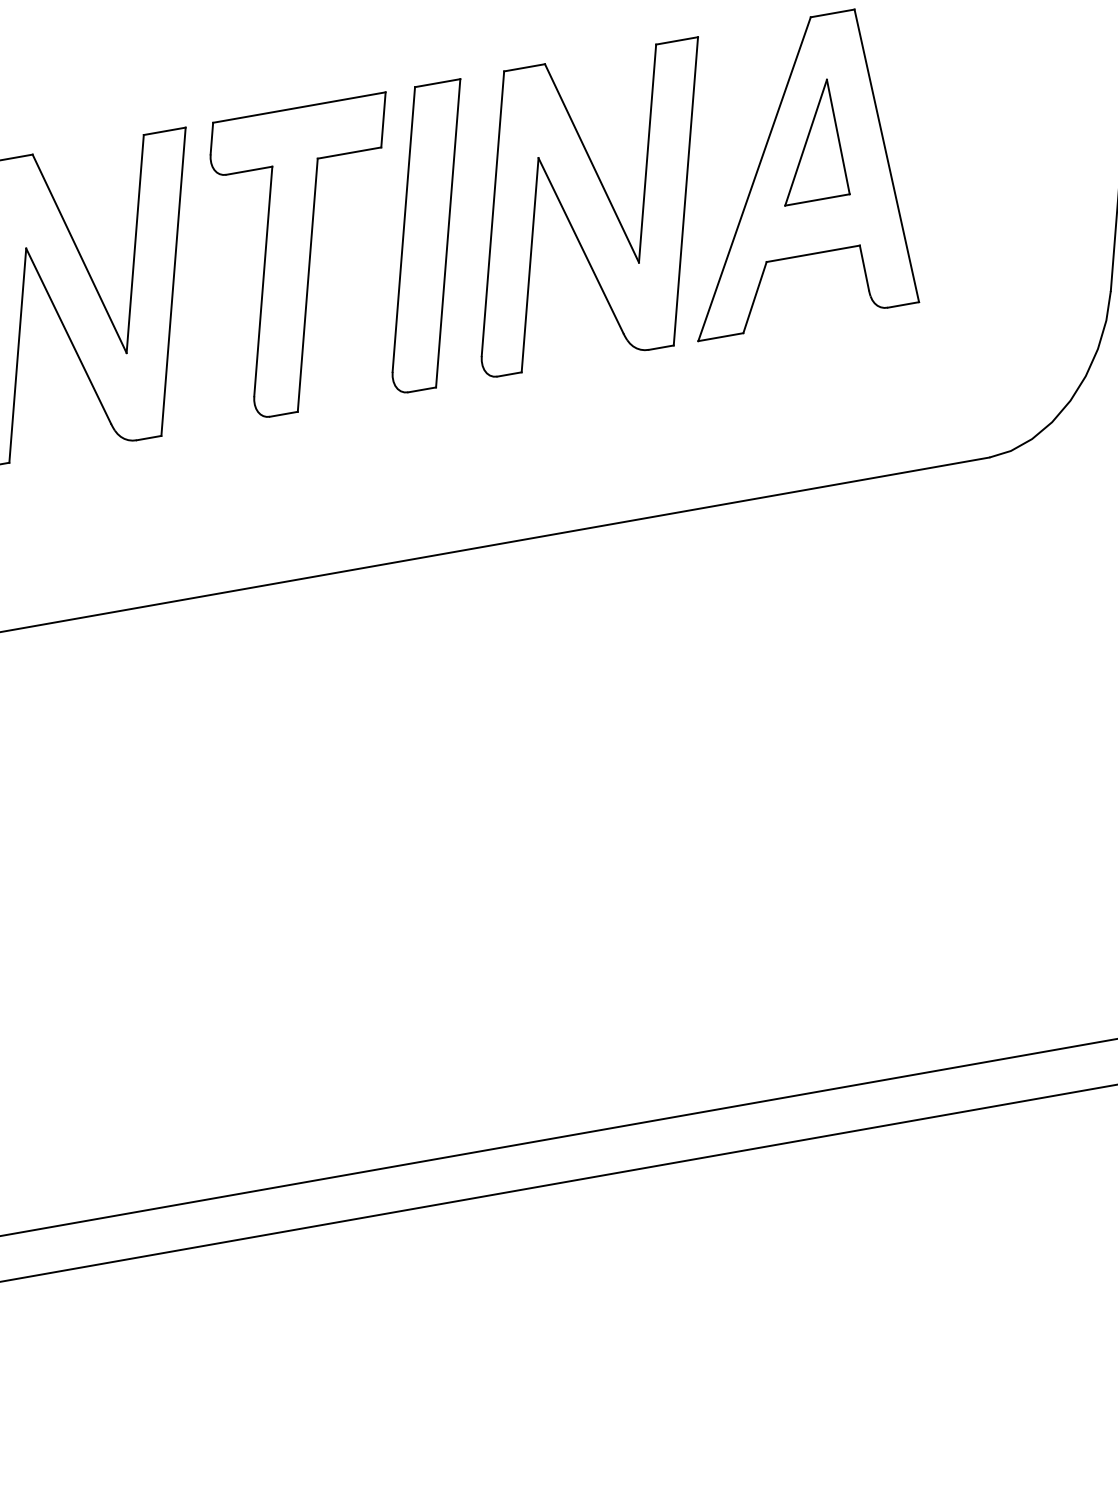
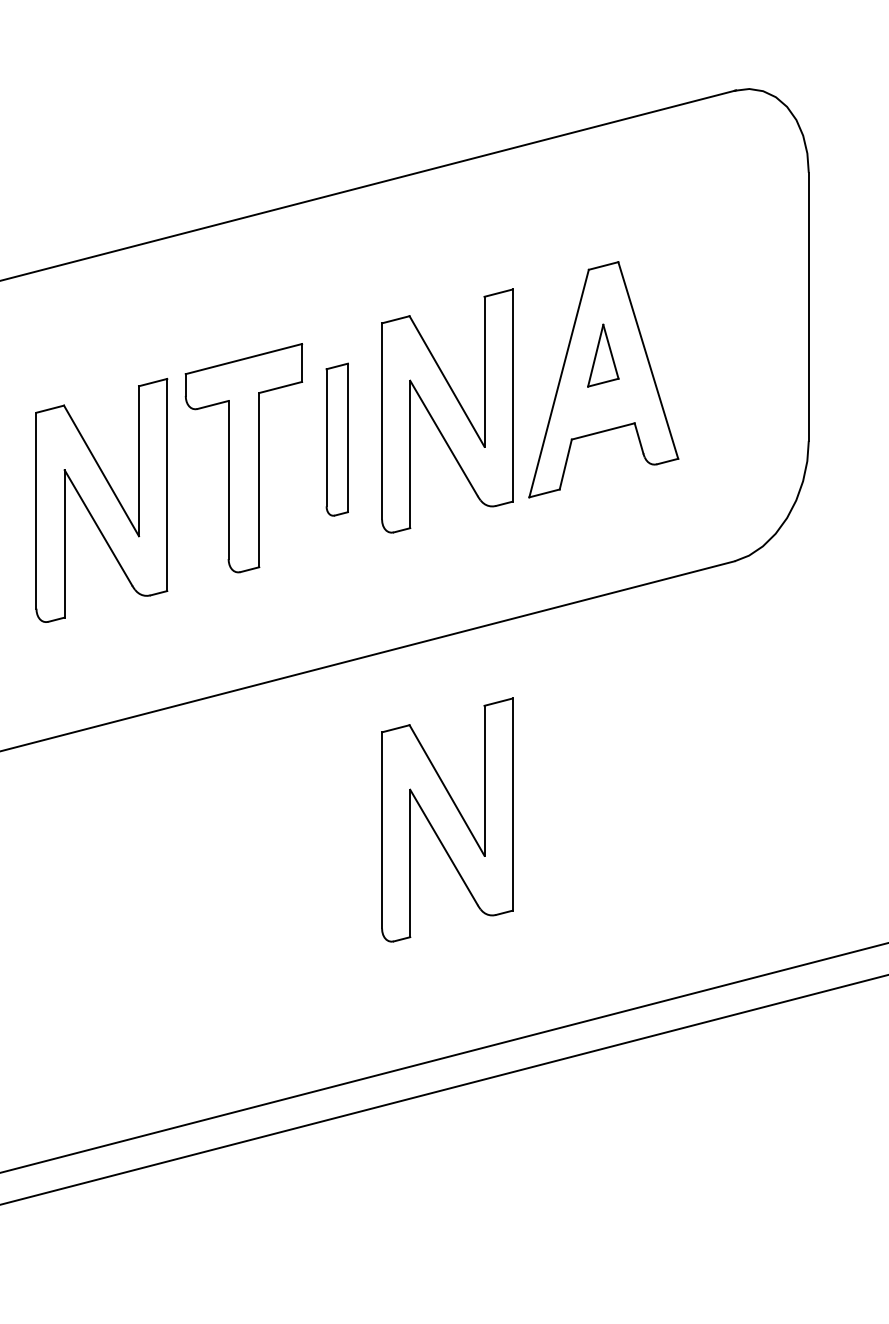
part: (822, 143) -> (603, 355), size x0.7
part: (426, 235) -> (337, 439), size x0.7
part: (542, 799) -> (447, 819), added

